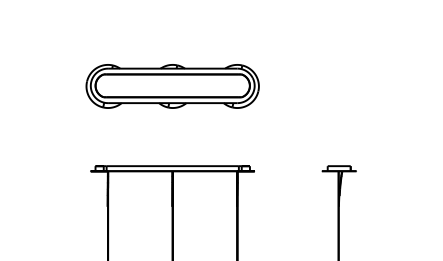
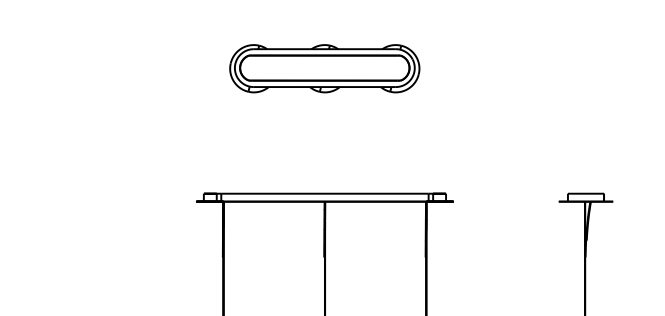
part: (172, 86) -> (324, 68), size x0.7

